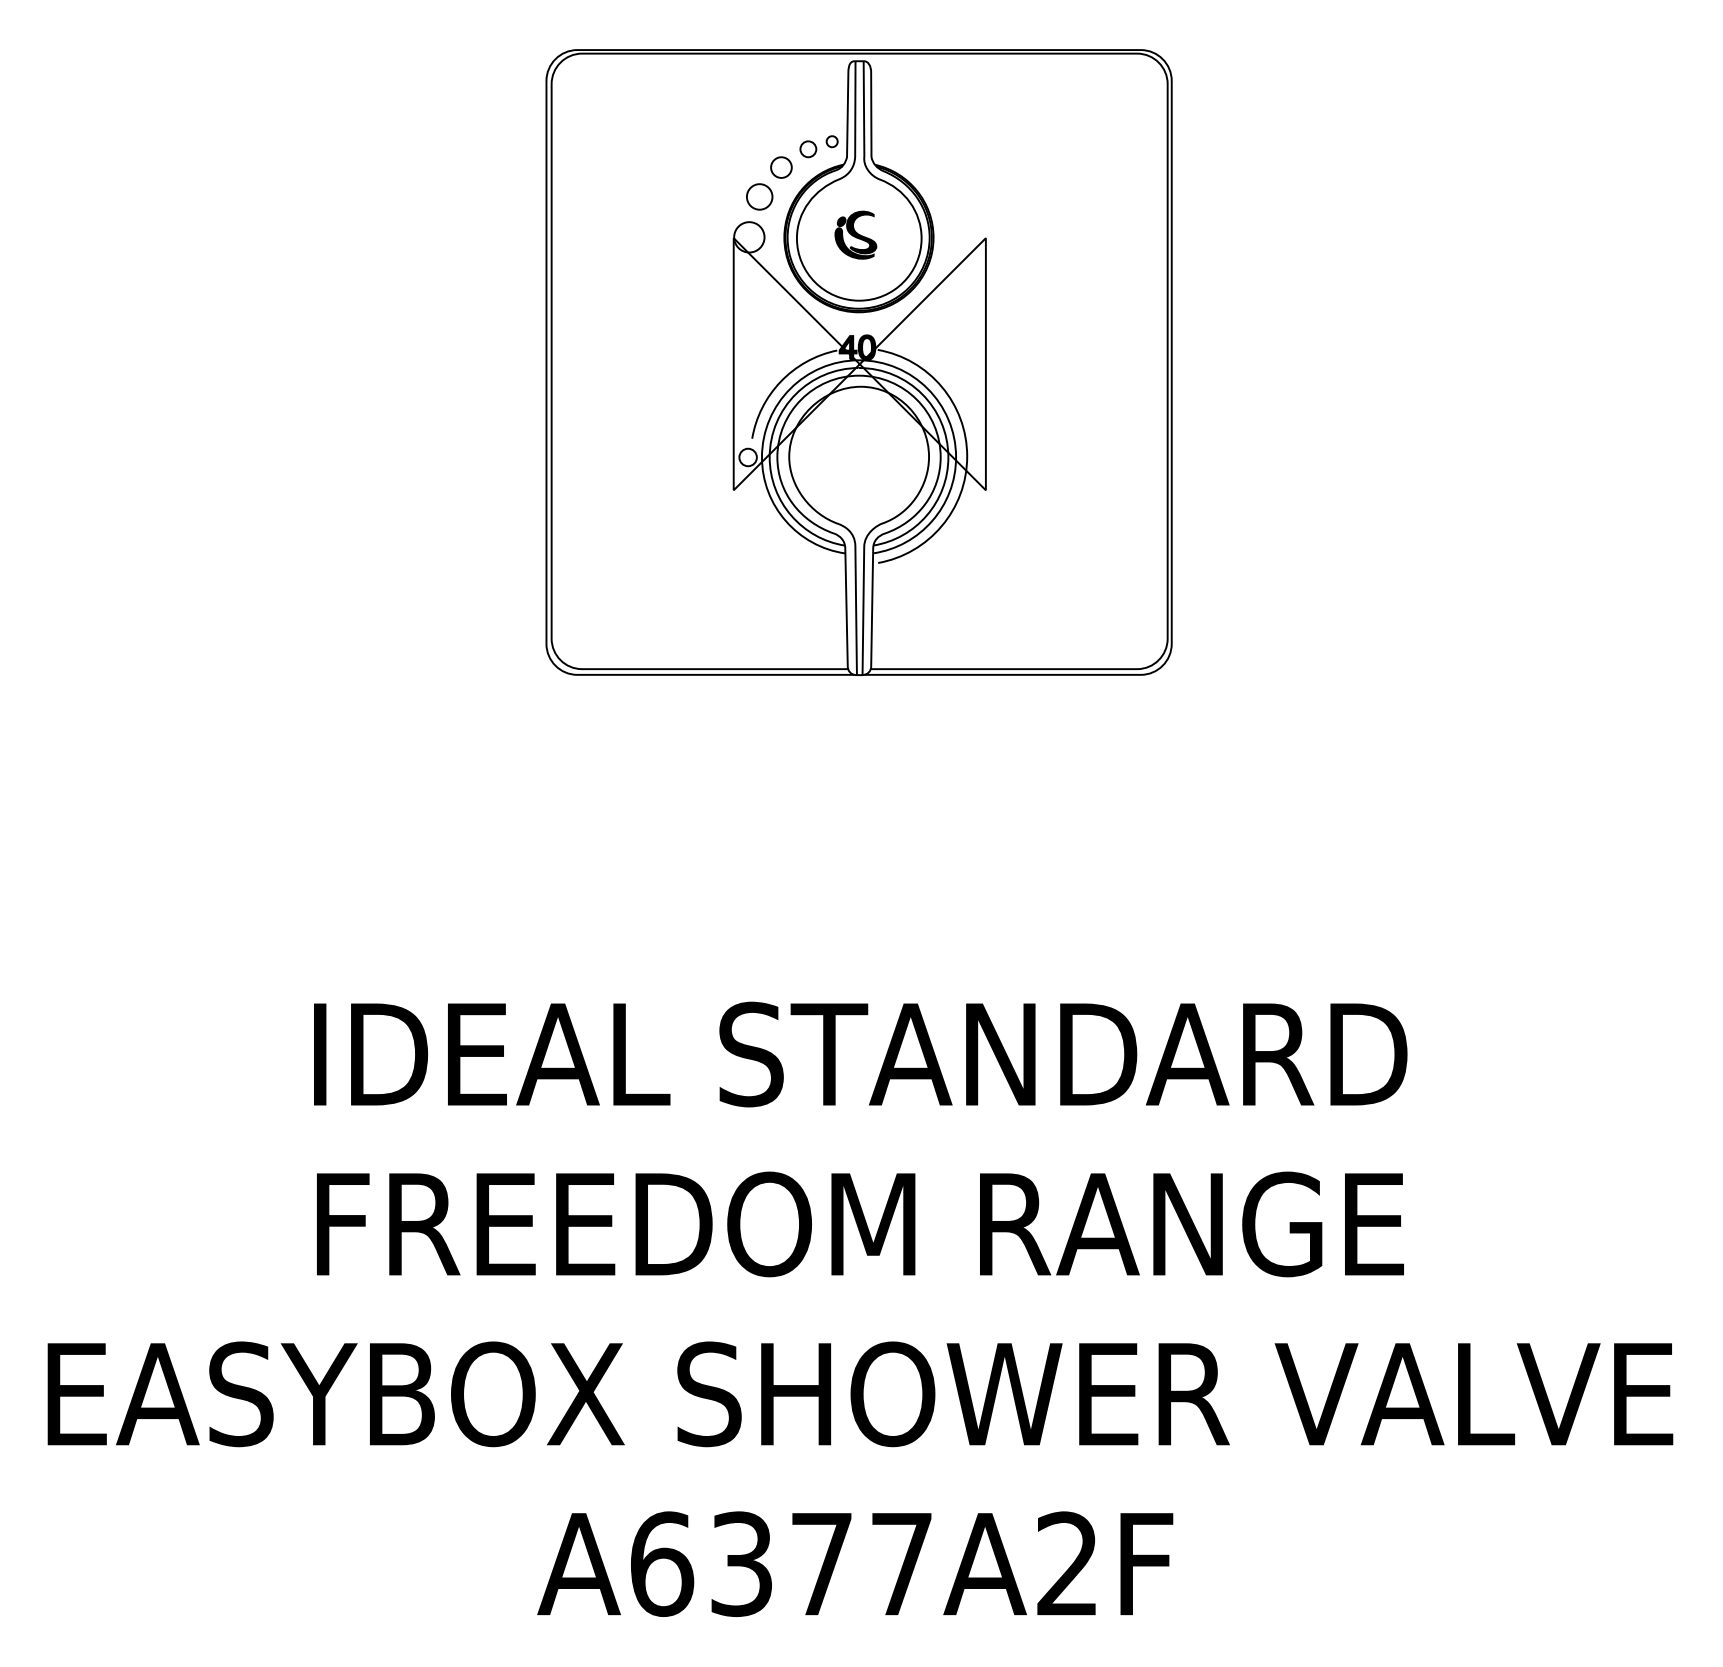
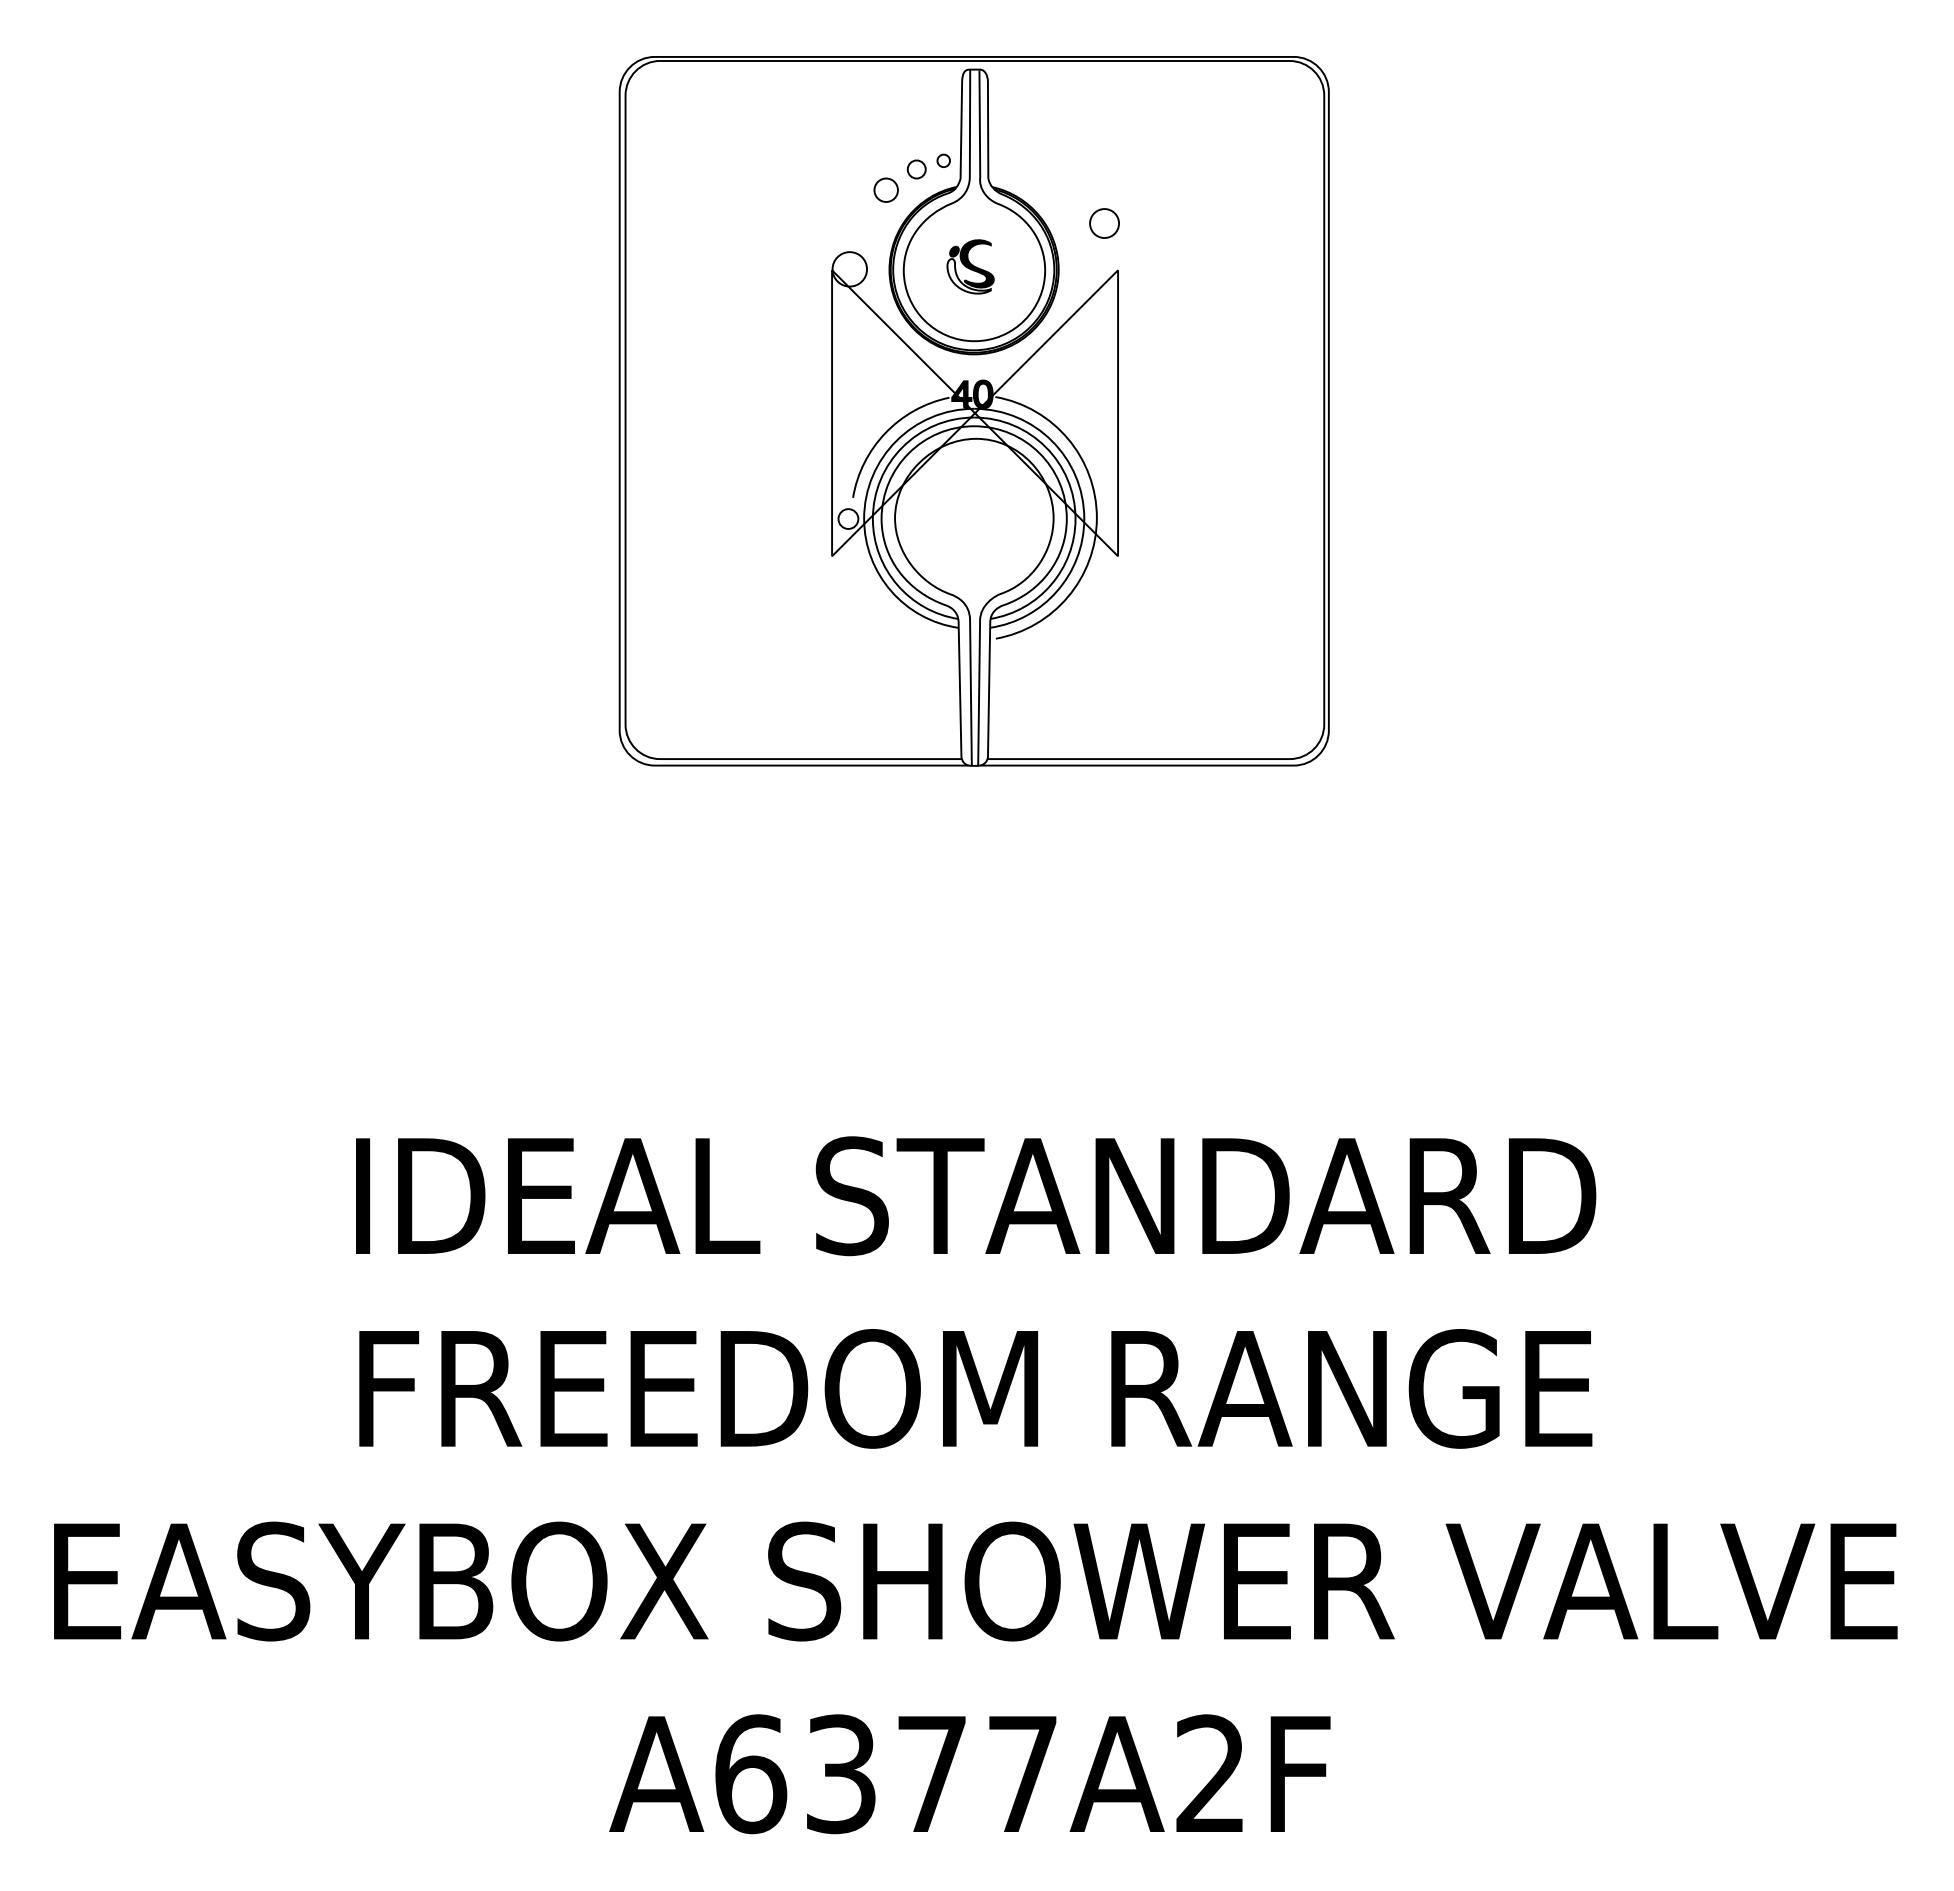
part: (759, 196) -> (1104, 223), moved
fill: (854, 243) -> (968, 276), removed

